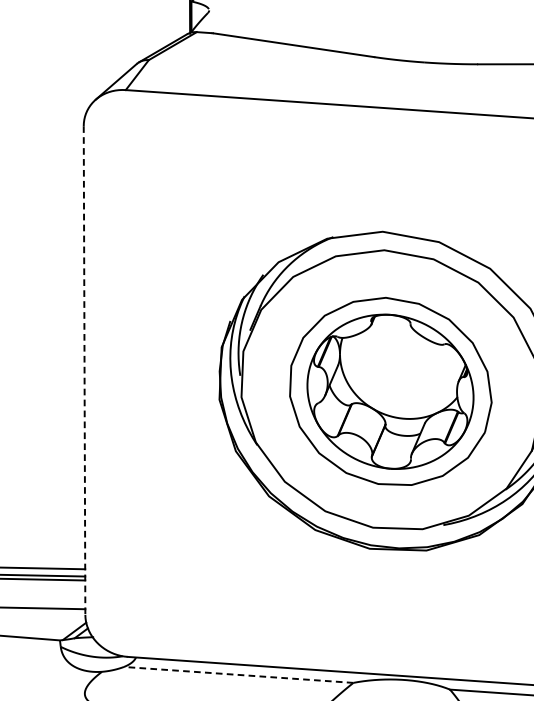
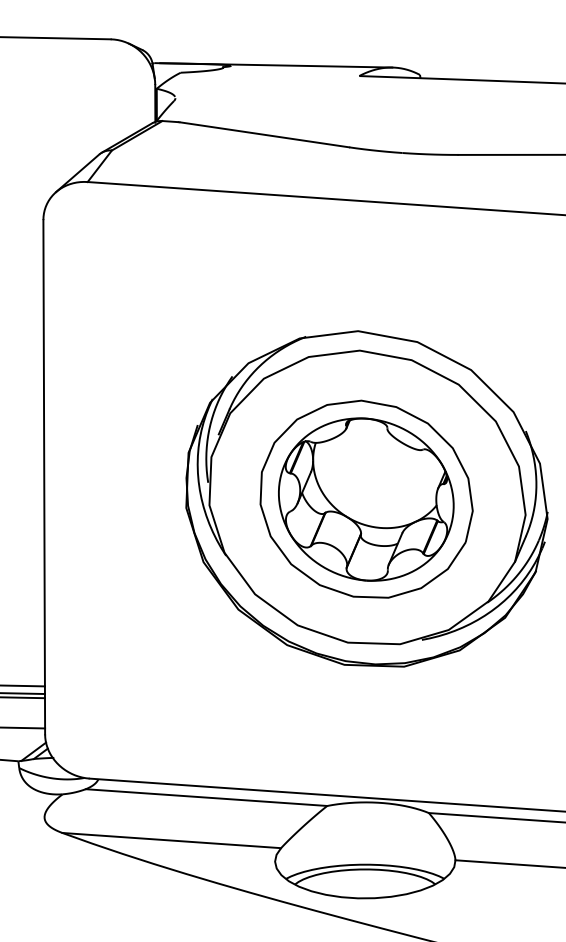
line: (84, 370) -> (44, 477), dashed -> solid
line: (238, 674) -> (206, 797), dashed -> solid

